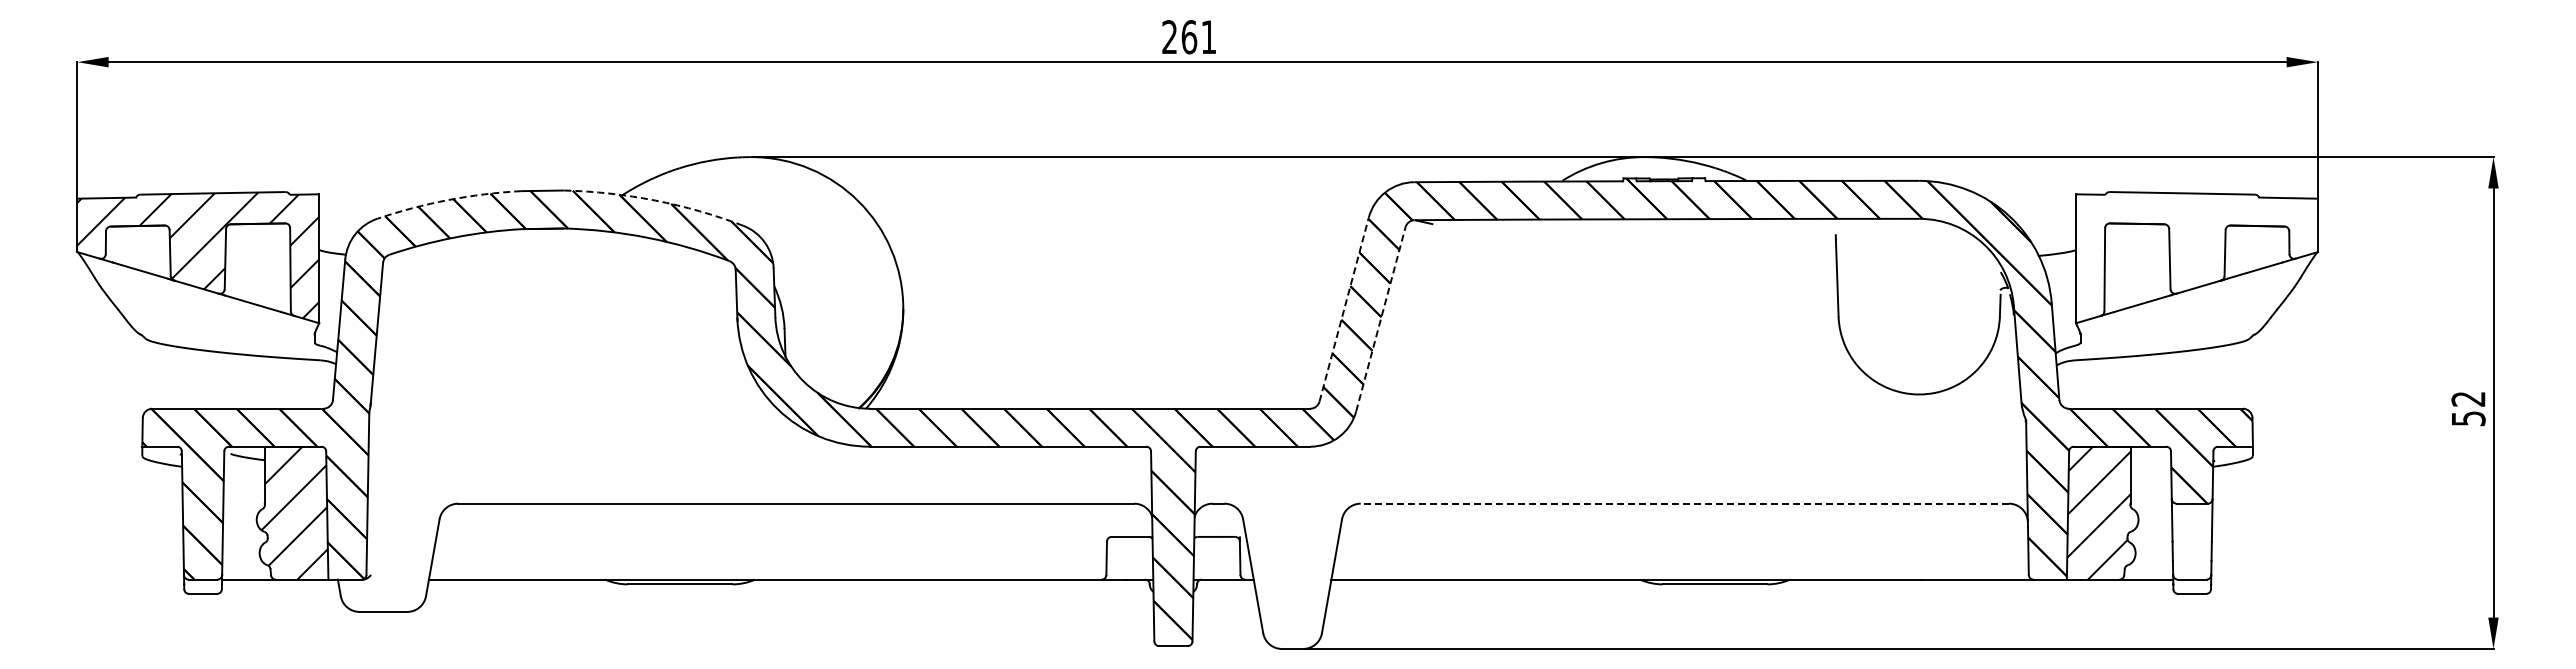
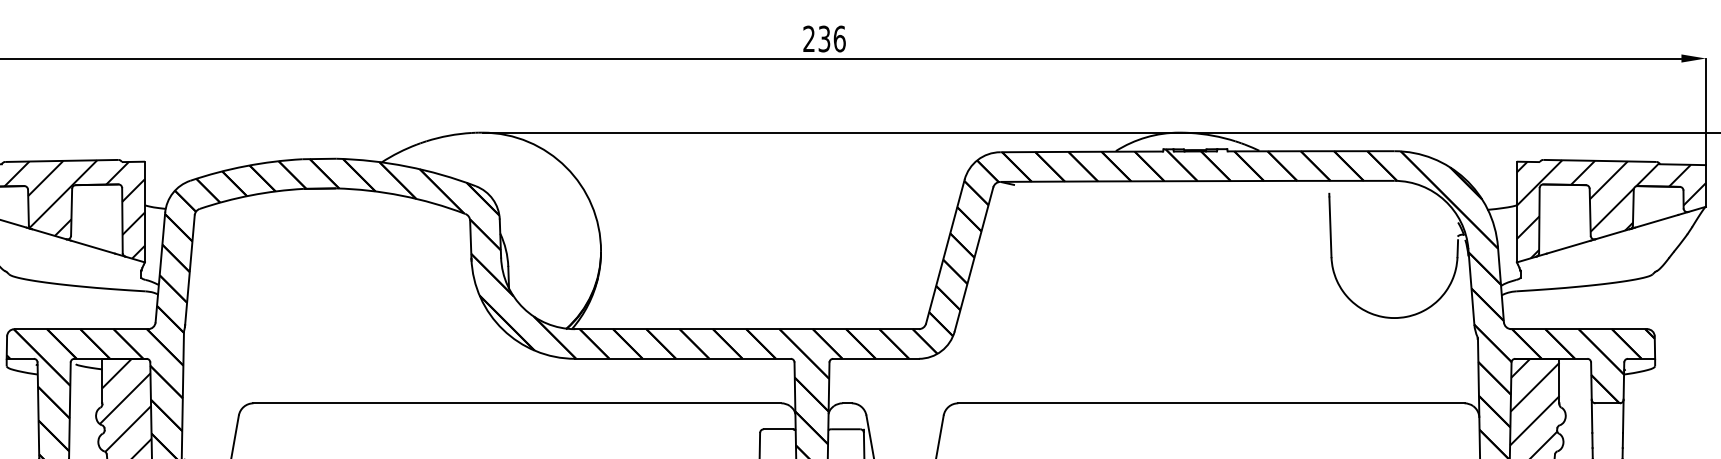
text: (1198, 37) -> (831, 39), 261 -> 236
arc: (448, 200) -> (245, 166), dashed -> solid
arc: (655, 200) -> (407, 166), dashed -> solid
hatch: (2196, 255) -> (1611, 209), added
line: (1344, 309) -> (945, 251), dashed -> solid
line: (1381, 318) -> (974, 258), dashed -> solid
line: (1684, 503) -> (1211, 403), dashed -> solid

